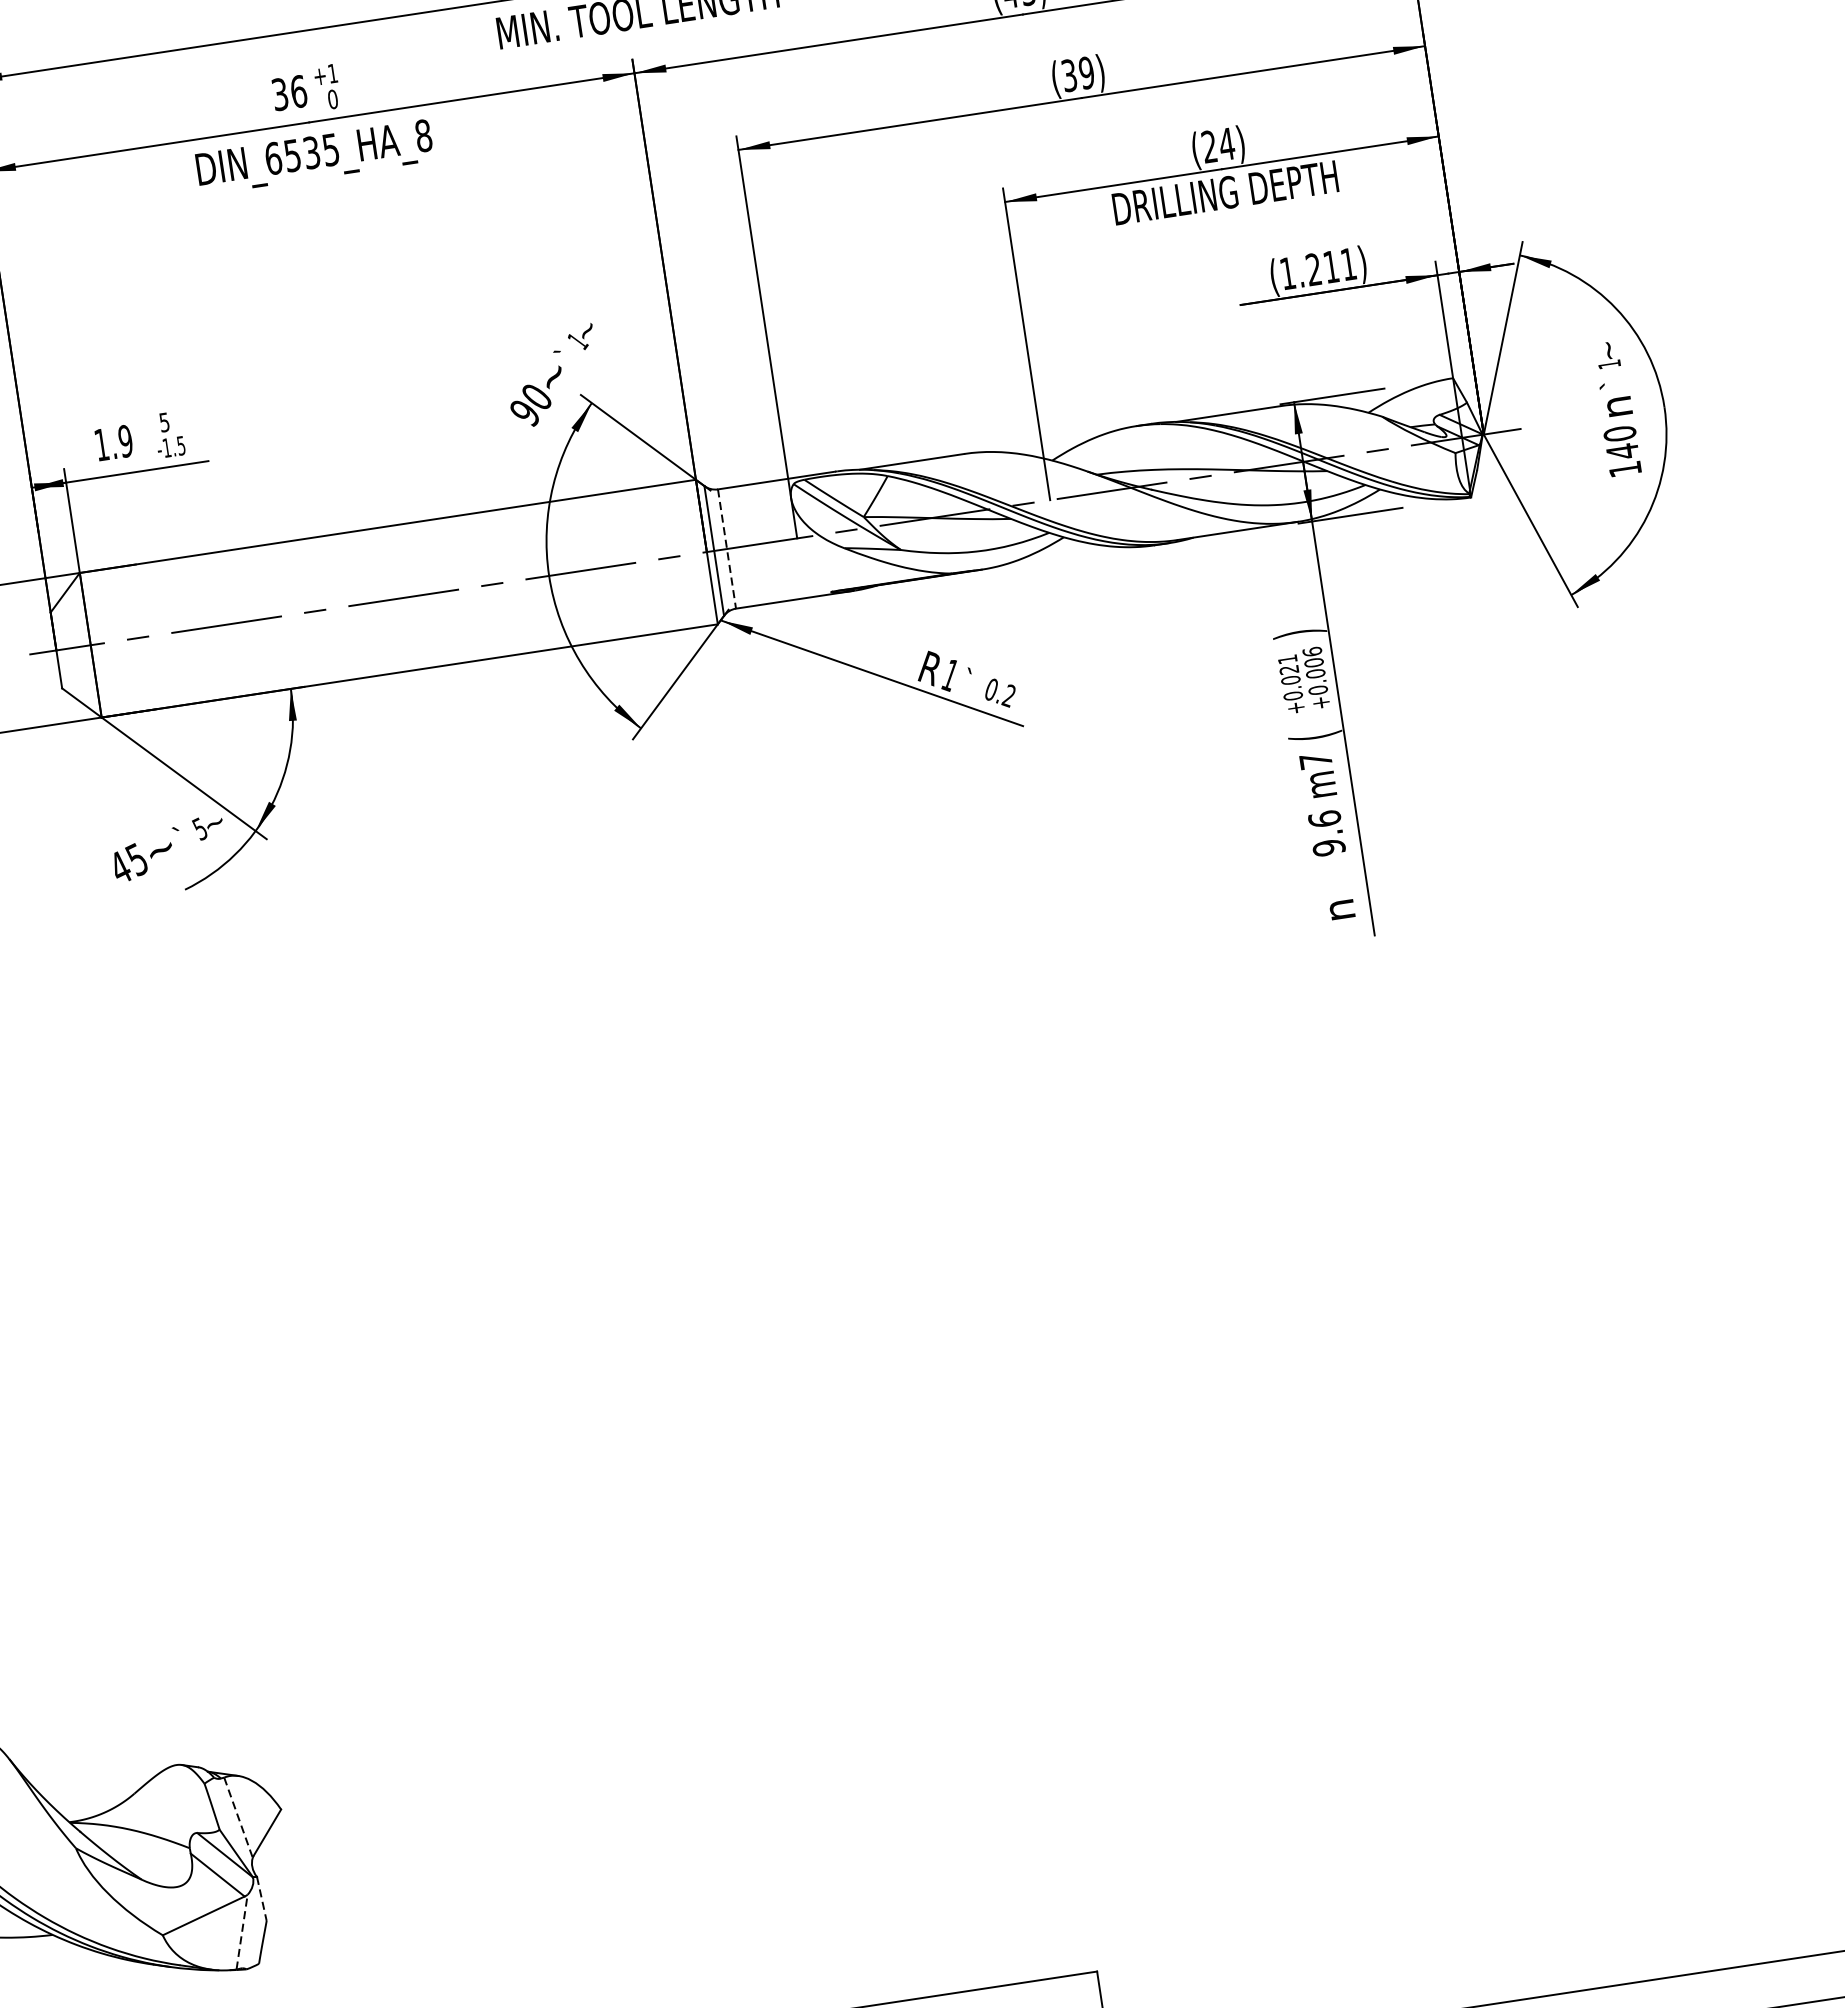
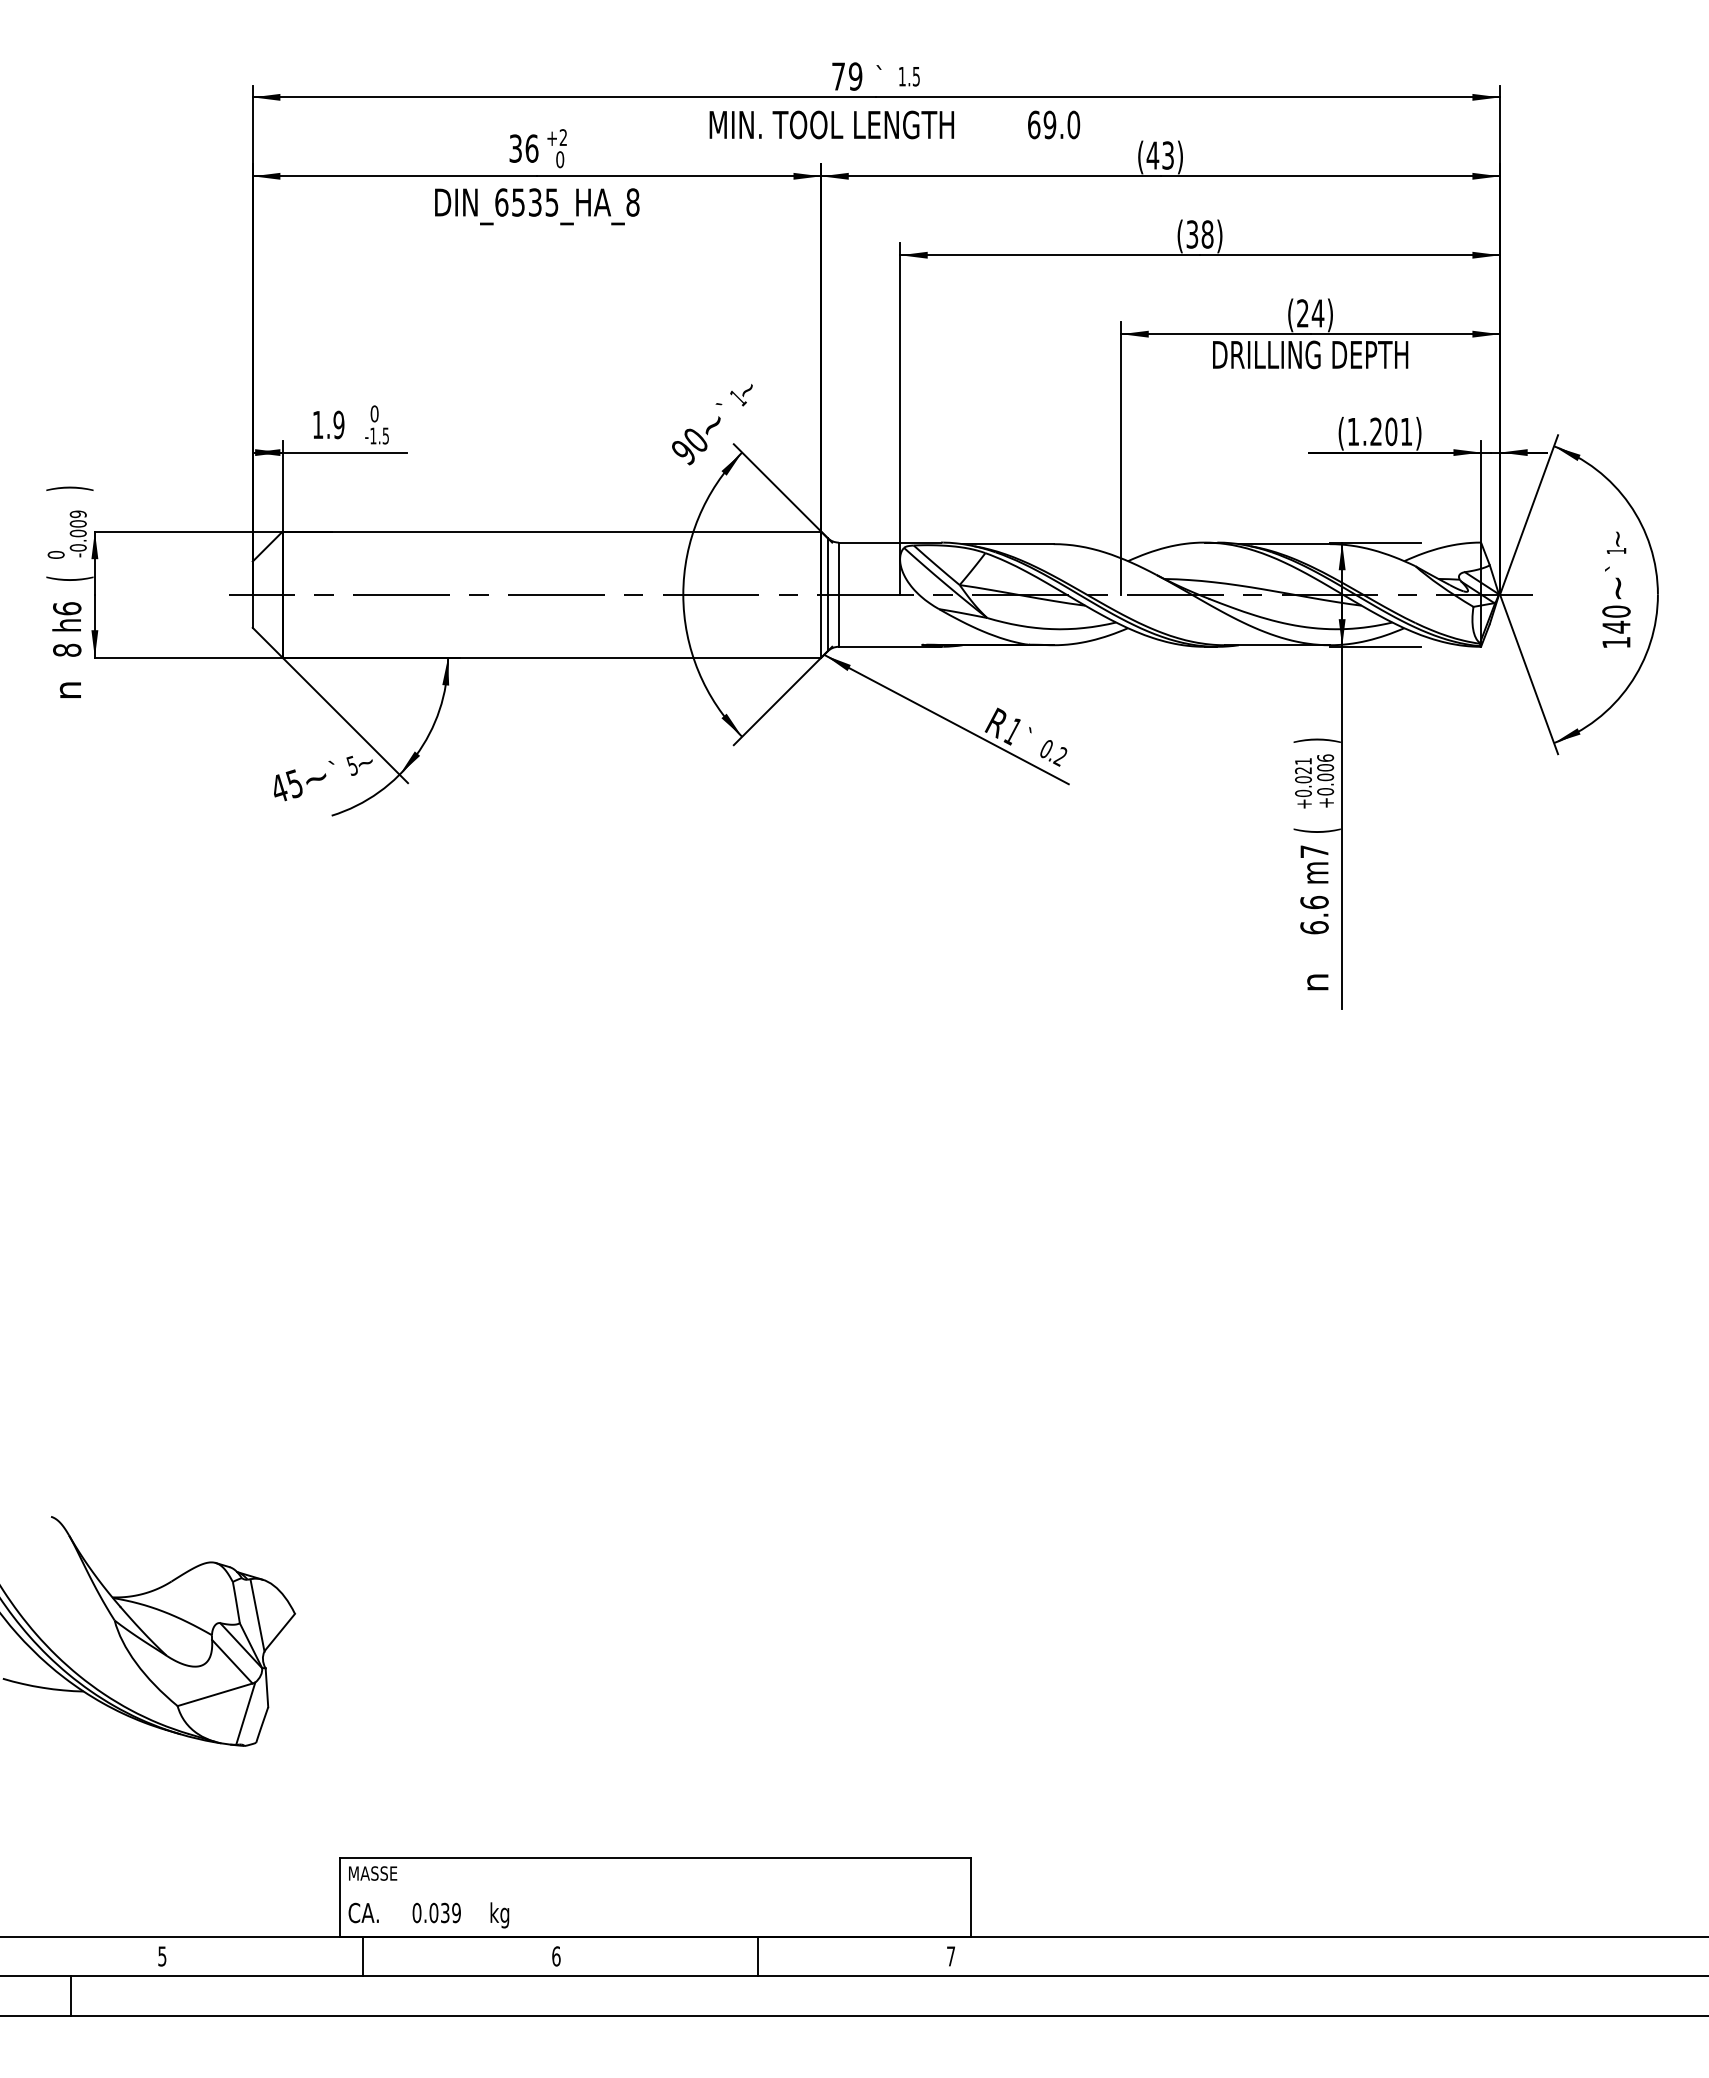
text: (331, 73) -> (562, 137), +1 -> +2
text: (1086, 73) -> (1207, 234), (39) -> (38)
text: (1331, 266) -> (1391, 431), (1.211) -> (1.201)
text: (1619, 406) -> (1619, 588), n -> ~
text: (164, 422) -> (374, 413), 5 -> 0
line: (726, 549) -> (838, 595), dashed -> solid
text: (1329, 847) -> (1314, 927), 9.6 -> 6.6
line: (238, 1817) -> (257, 1615), dashed -> solid
line: (261, 1899) -> (266, 1688), dashed -> solid
line: (241, 1932) -> (245, 1713), dashed -> solid

